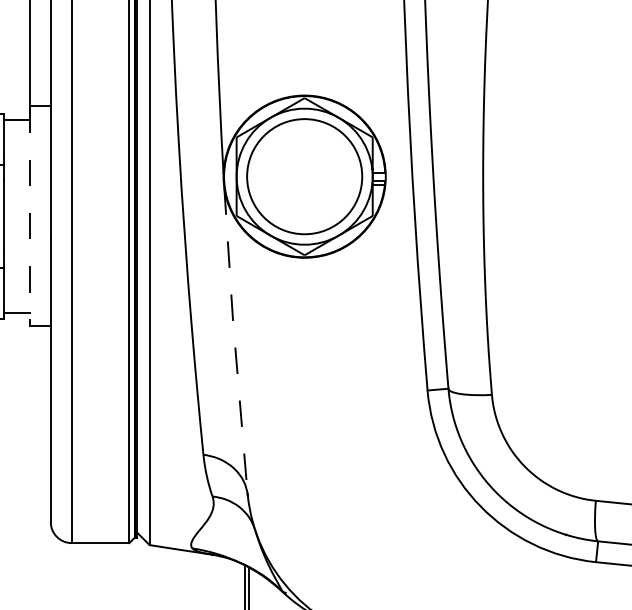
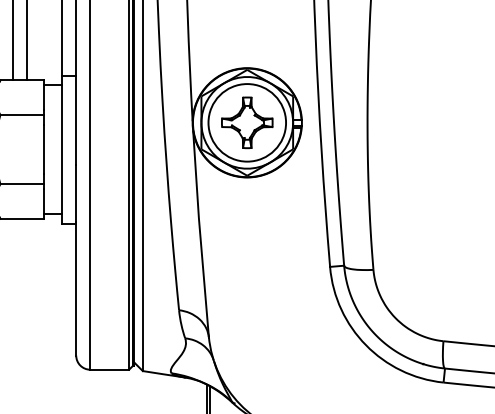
part: (305, 176) -> (247, 122), added
line: (30, 217) -> (62, 150), dashed -> solid
line: (235, 340) -> (200, 233), dashed -> solid

